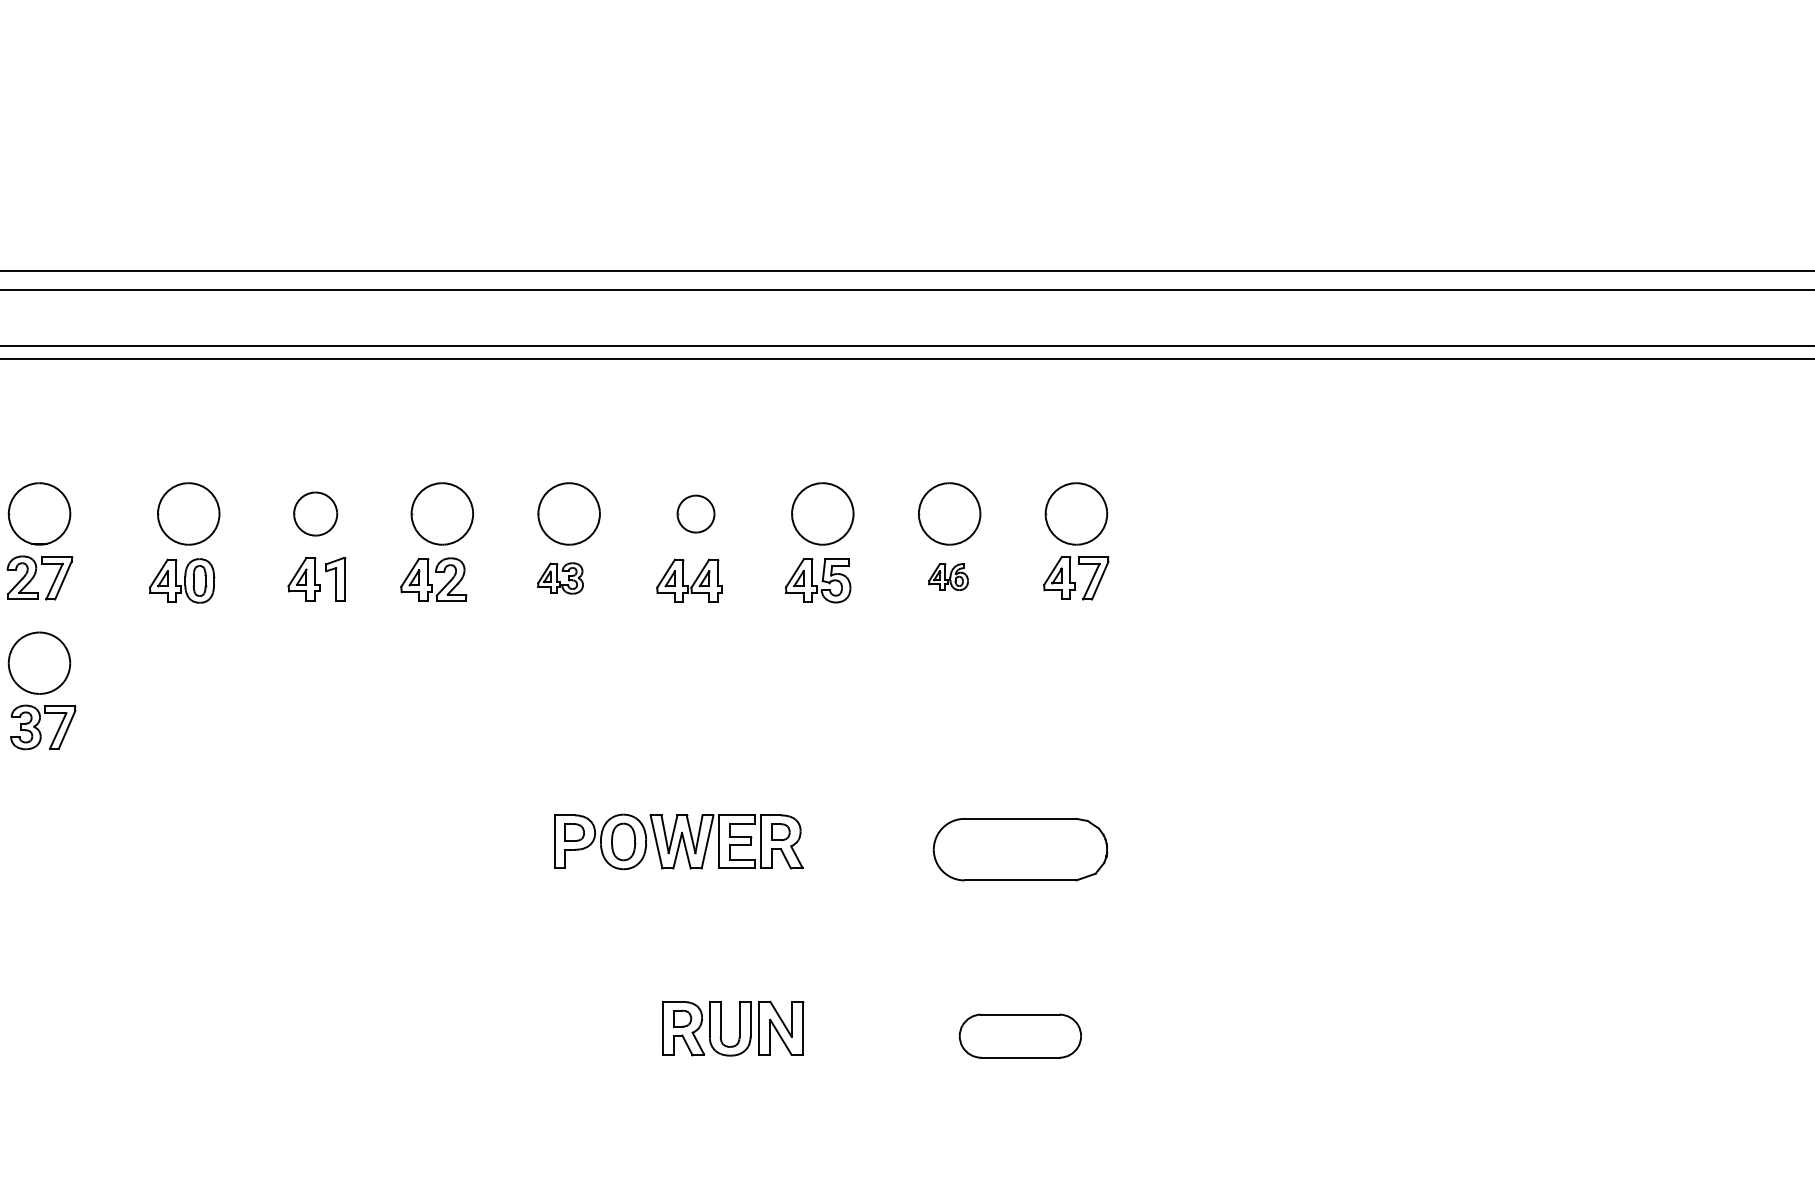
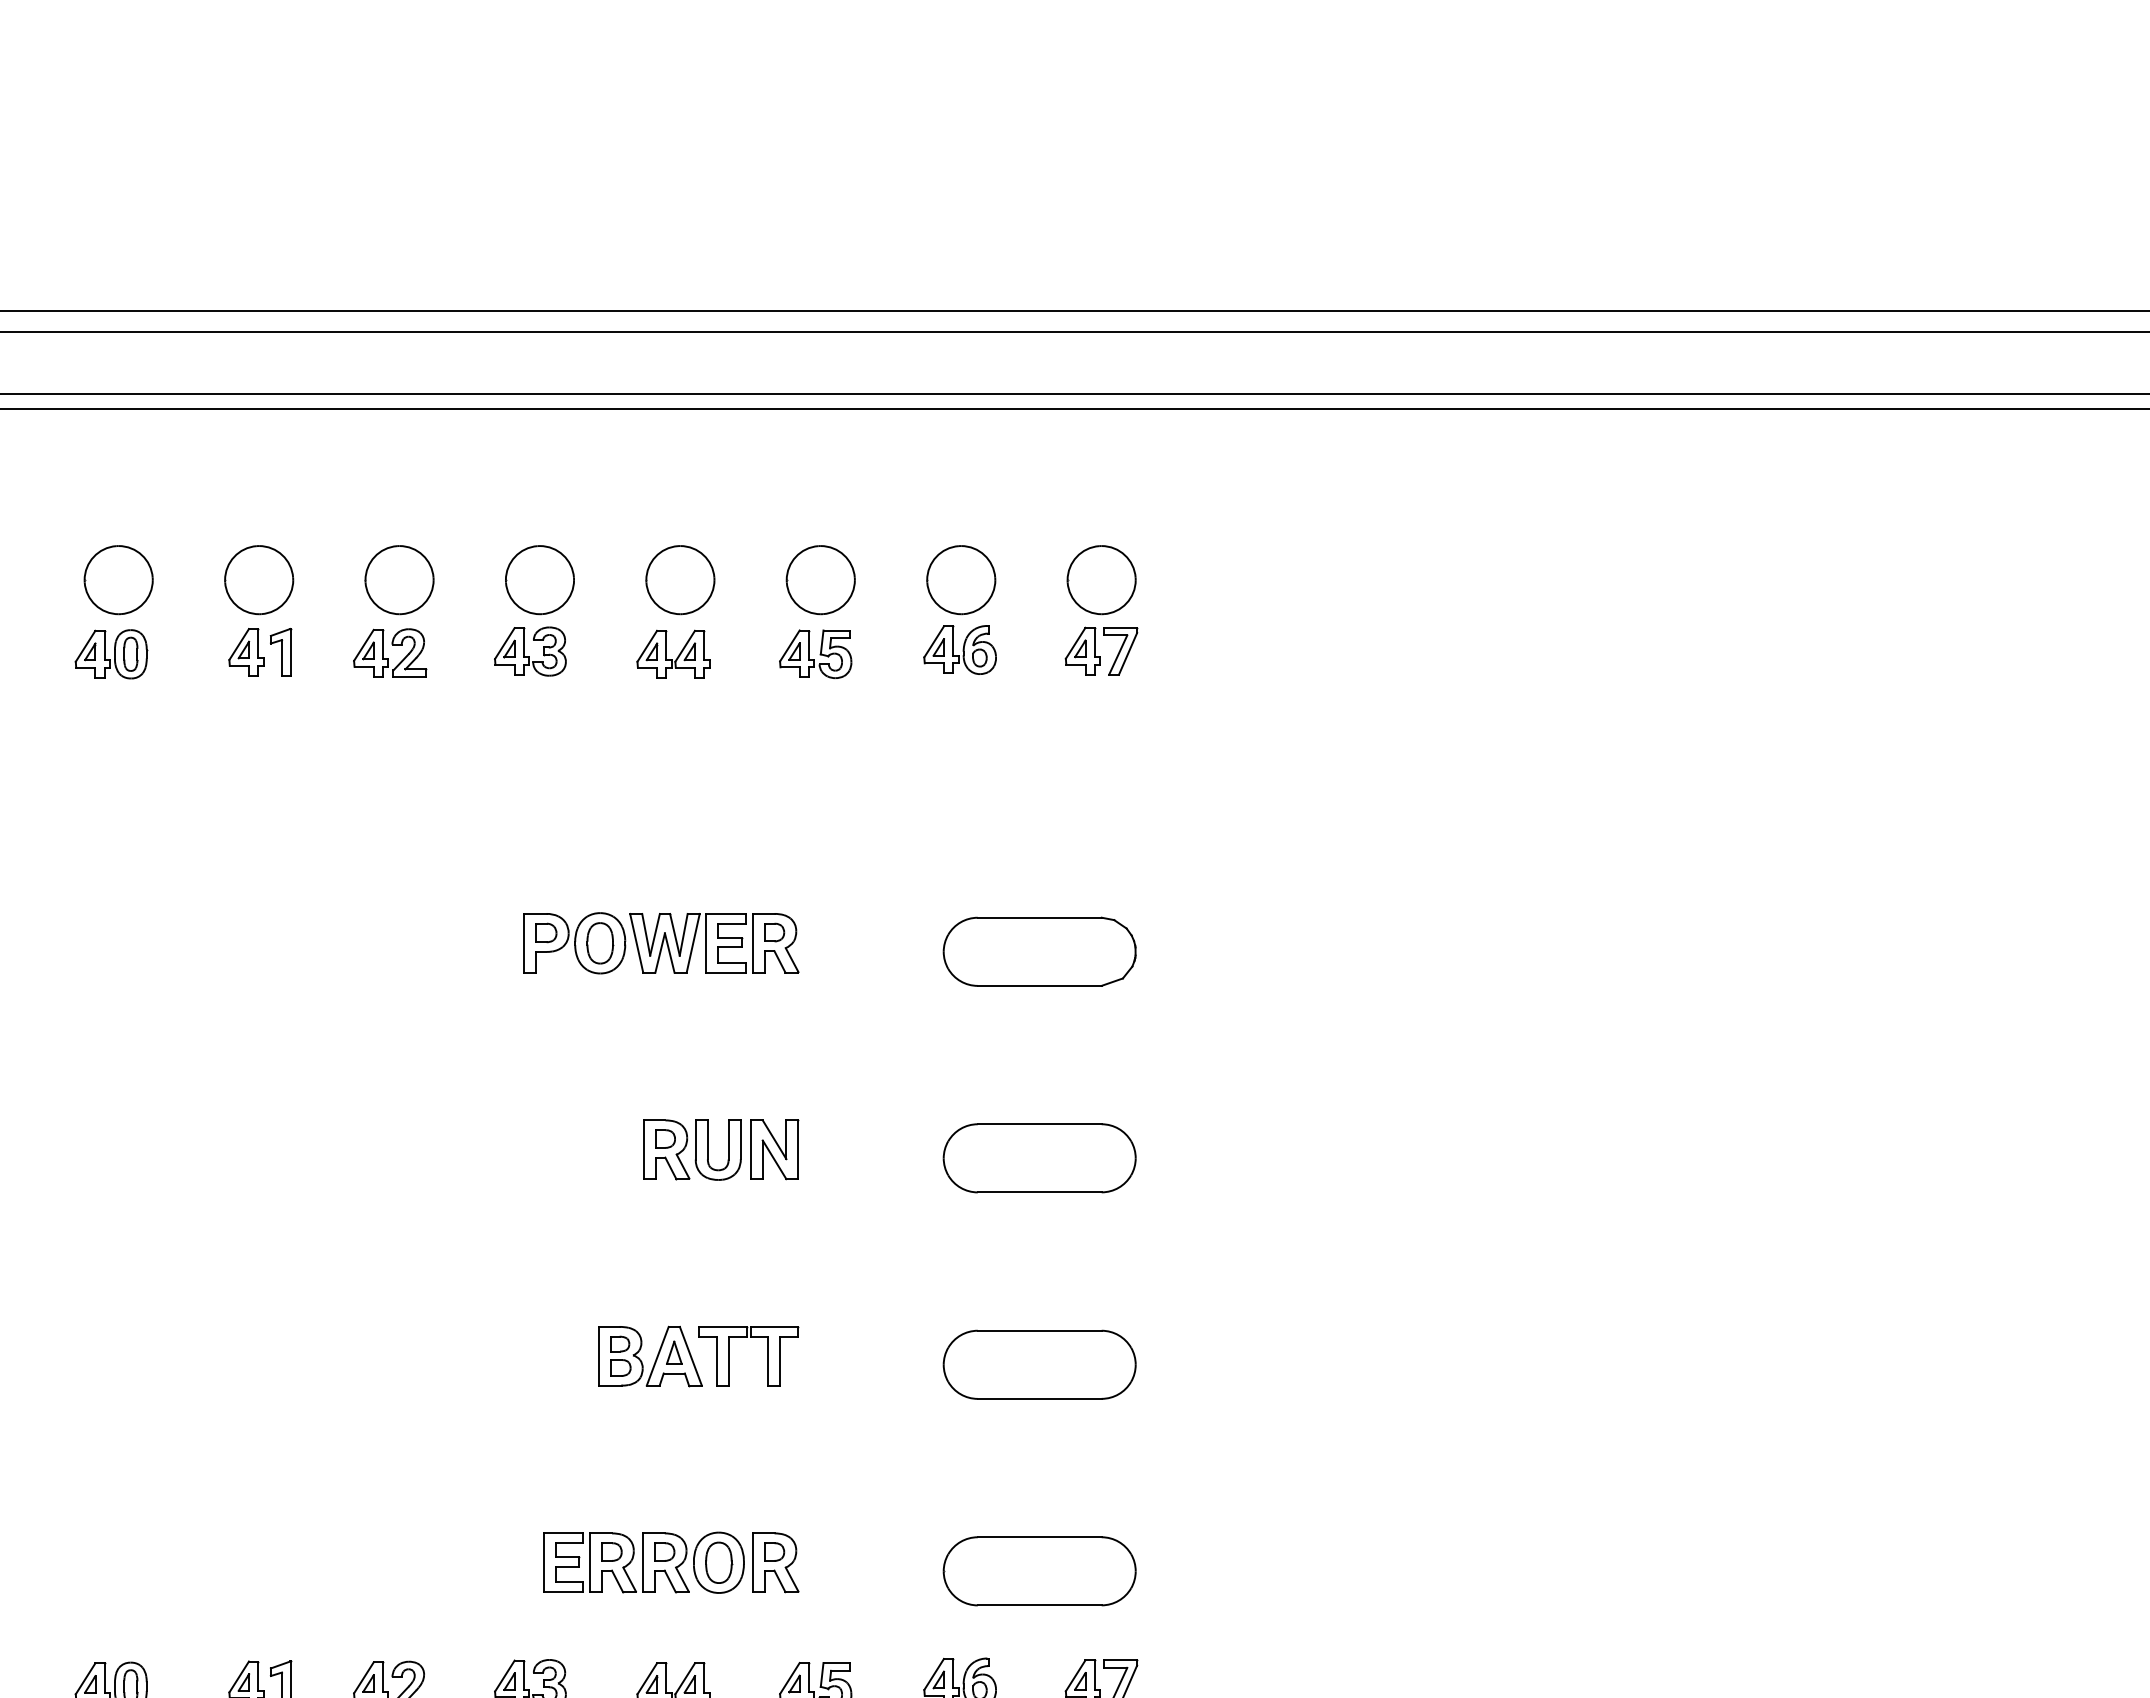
part: (315, 514) -> (259, 580), size x1.43
part: (696, 514) -> (680, 580), size x1.67
part: (948, 576) -> (959, 649), size x1.67
part: (560, 578) -> (530, 651), size x1.43
part: (1020, 1036) -> (1039, 1158), size x1.43

